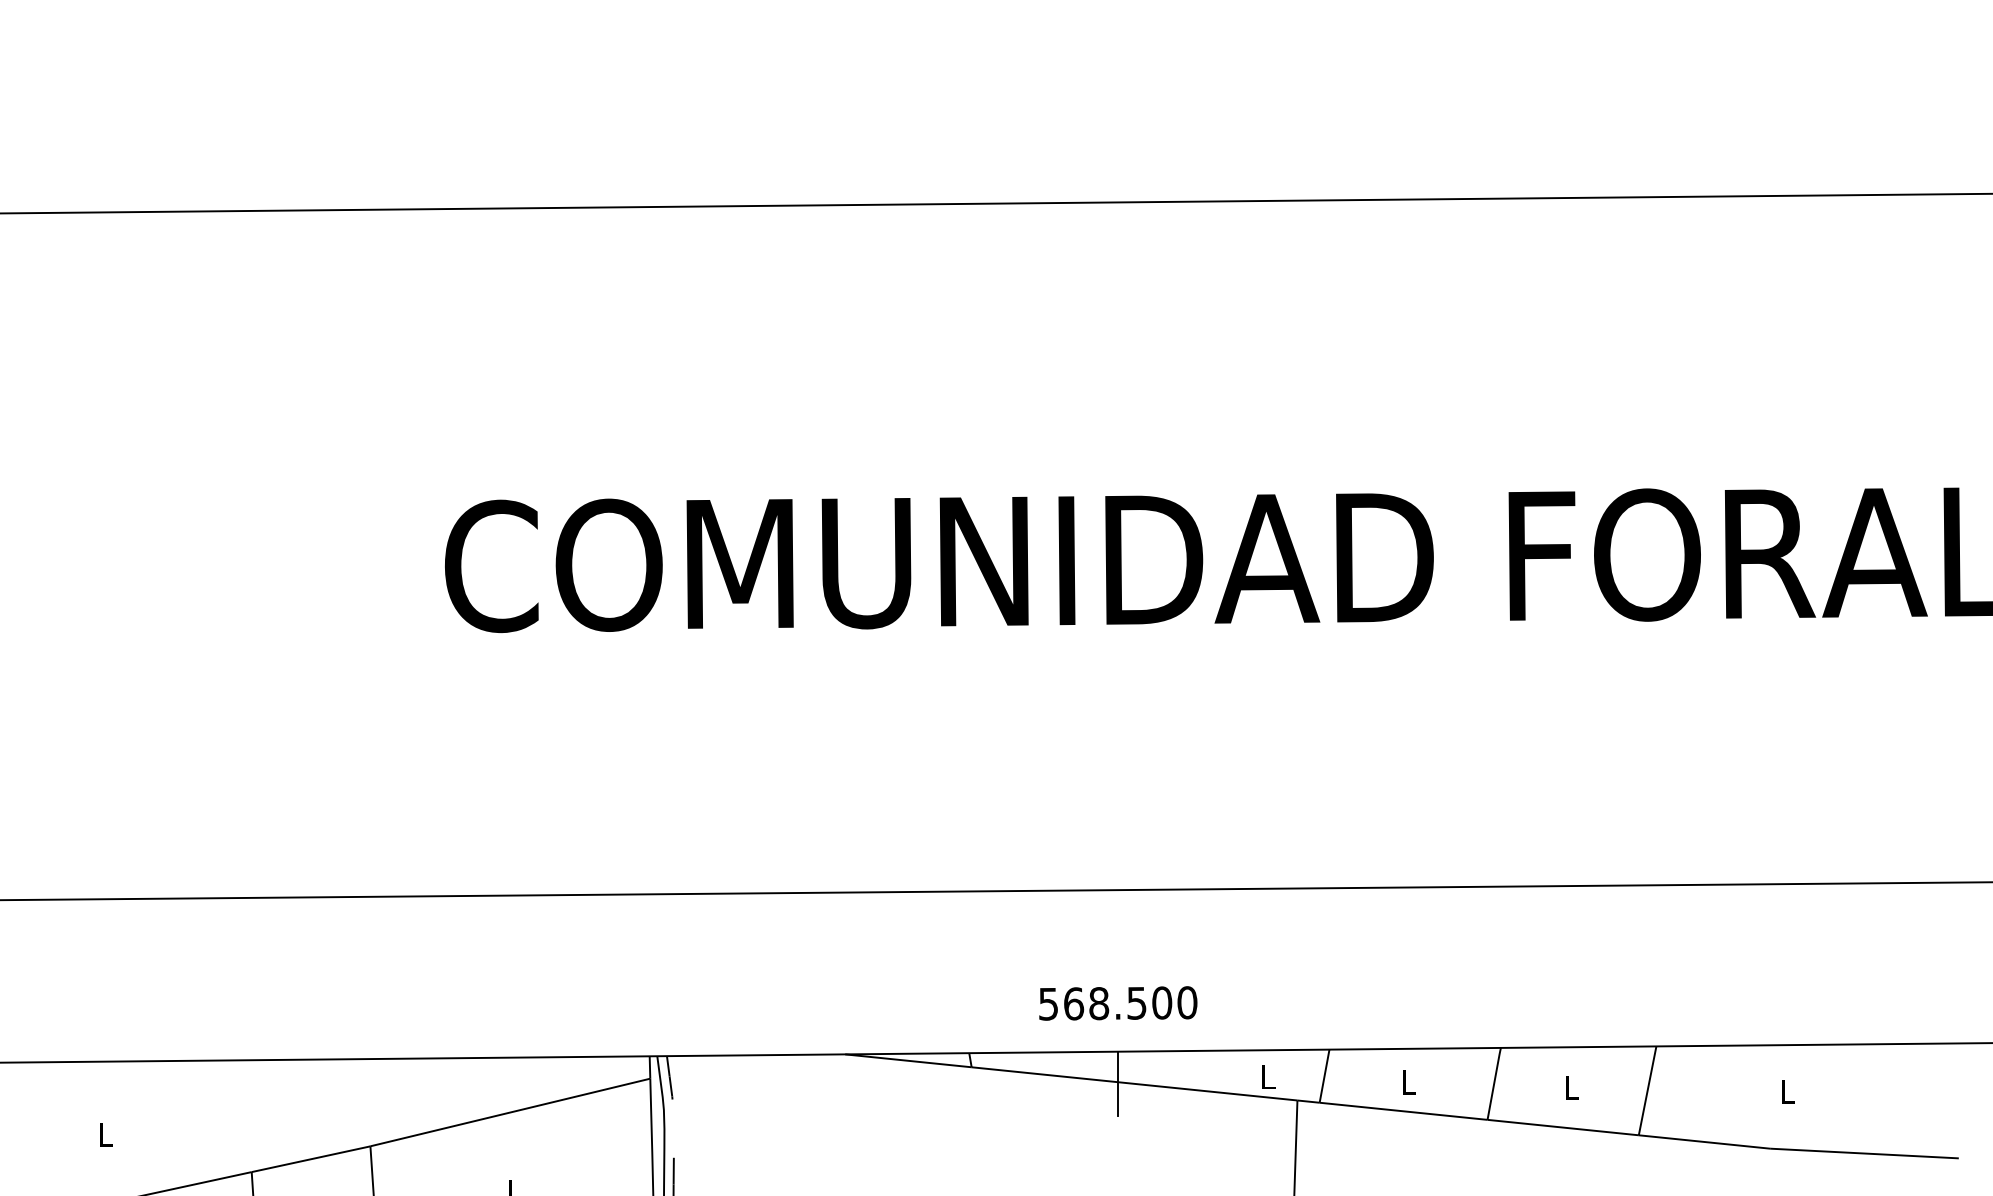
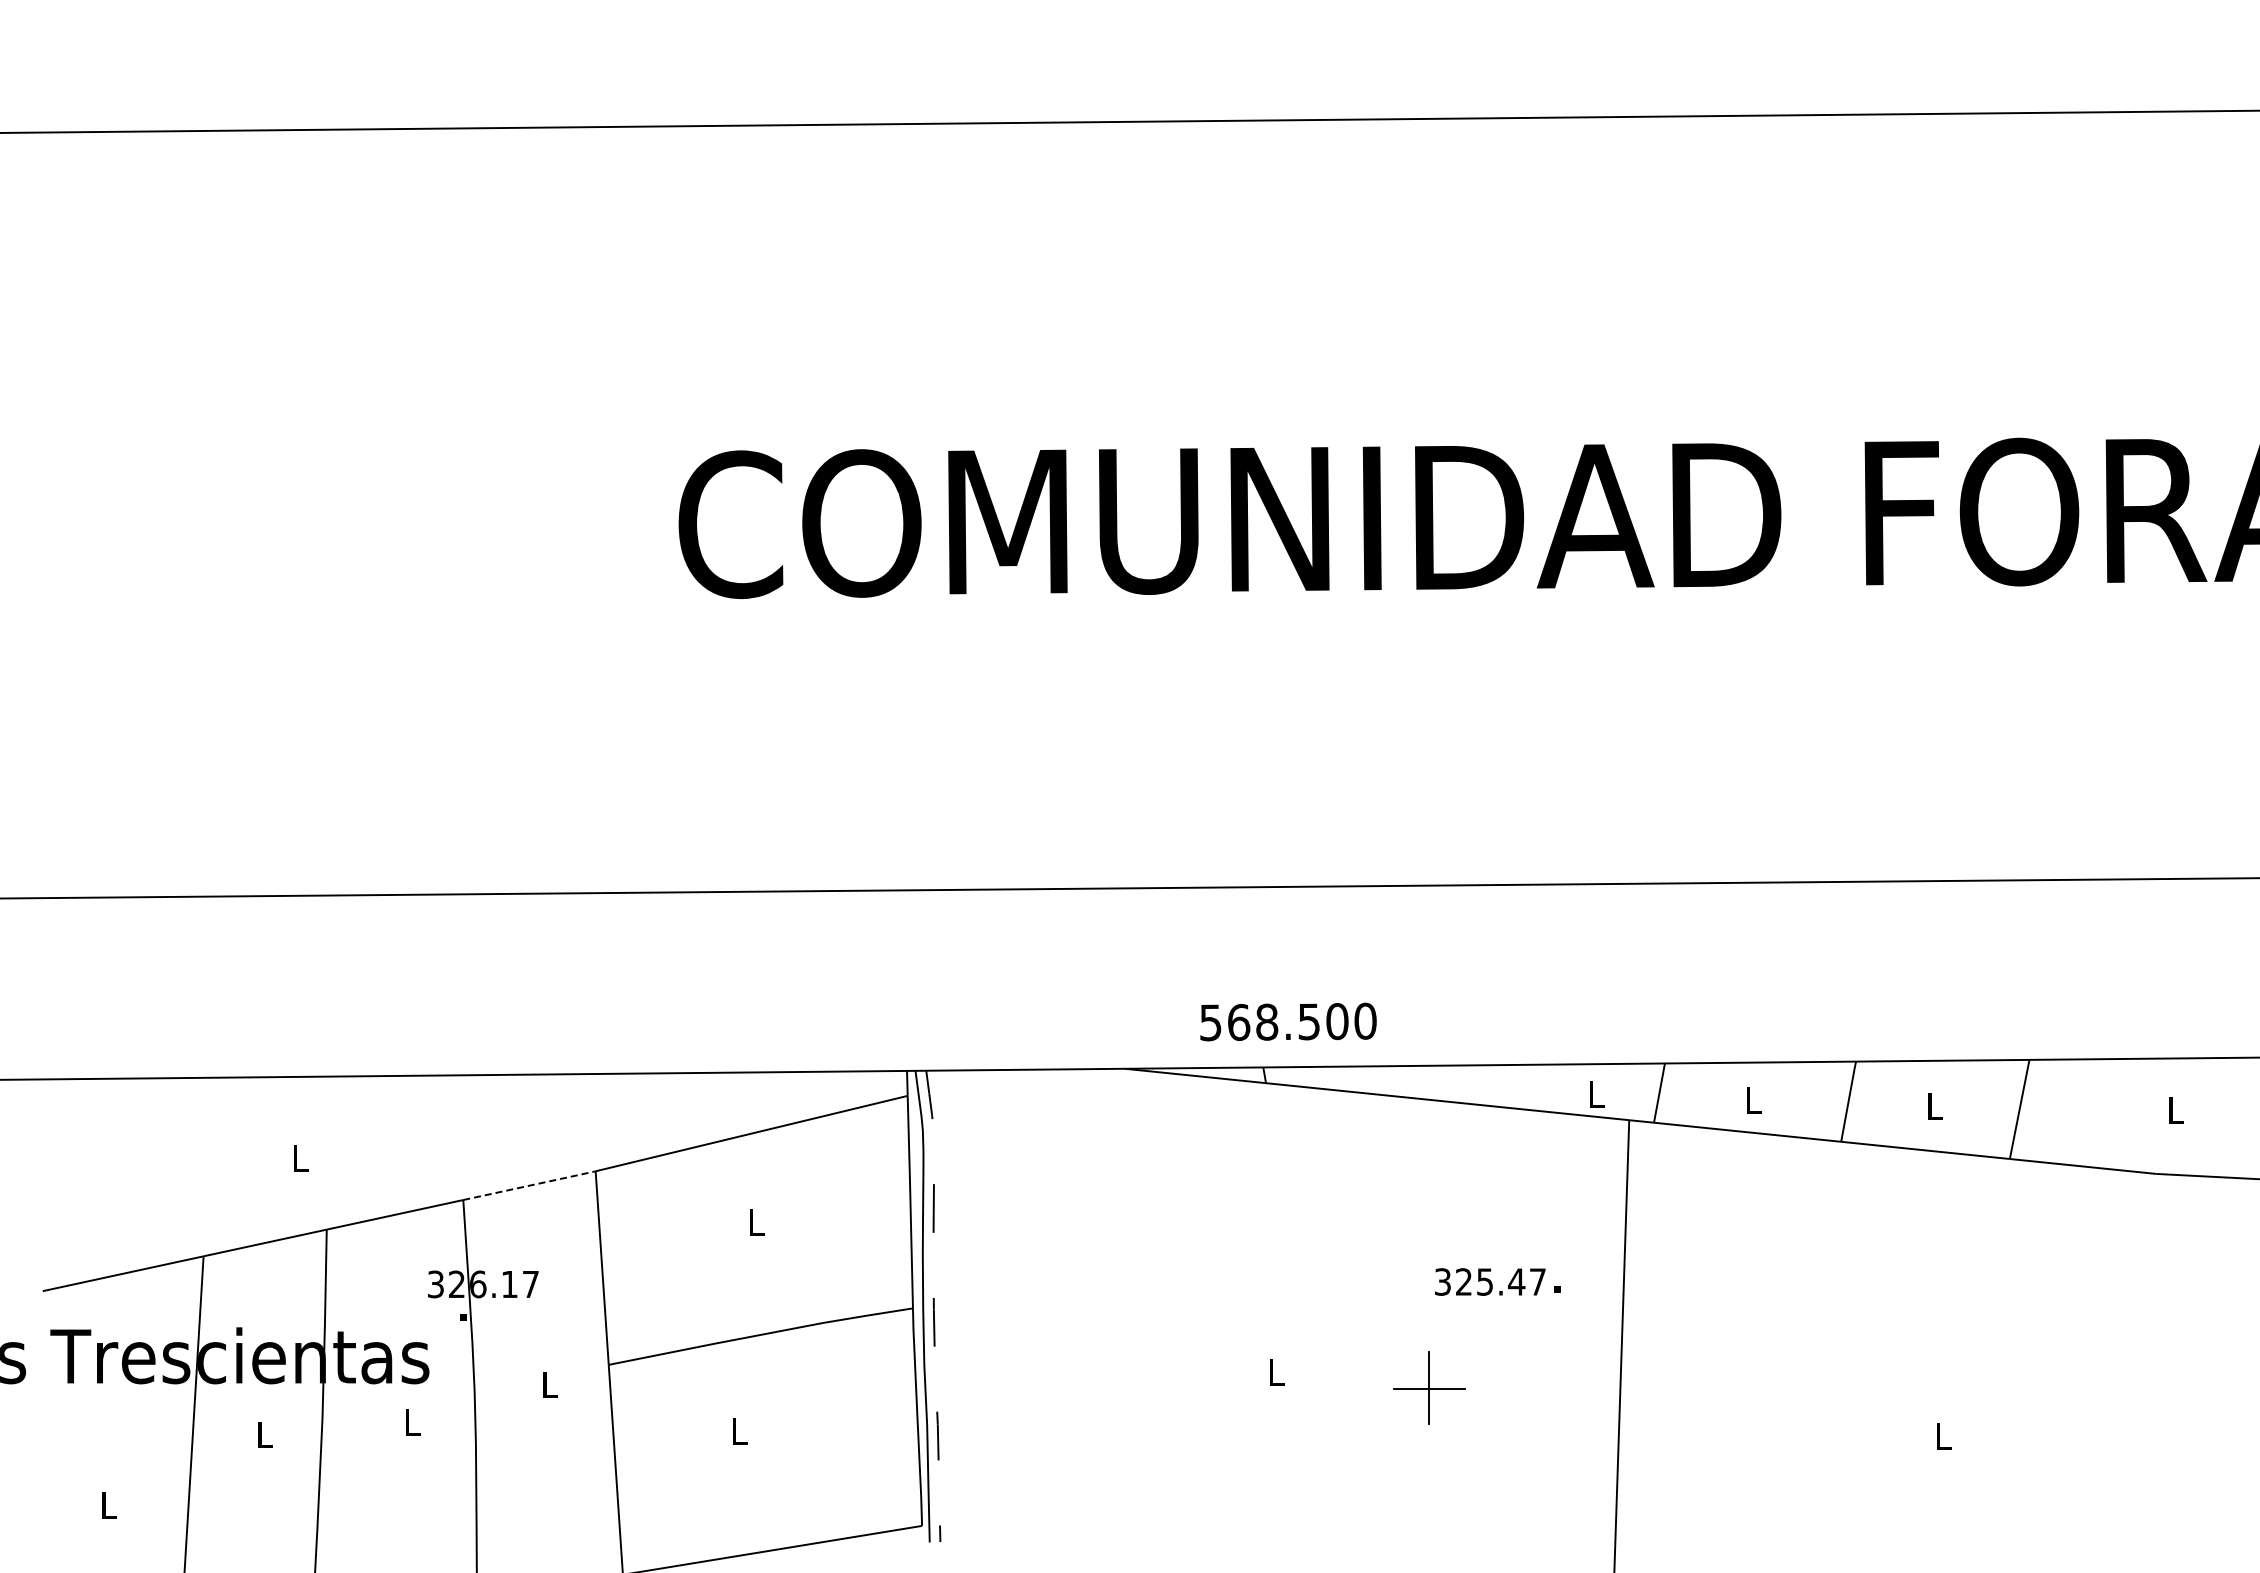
text: (1118, 1002) -> (1288, 1021), moved
line: (1118, 1083) -> (1429, 1101), removed
line: (311, 1159) -> (530, 1185), solid -> dashed

